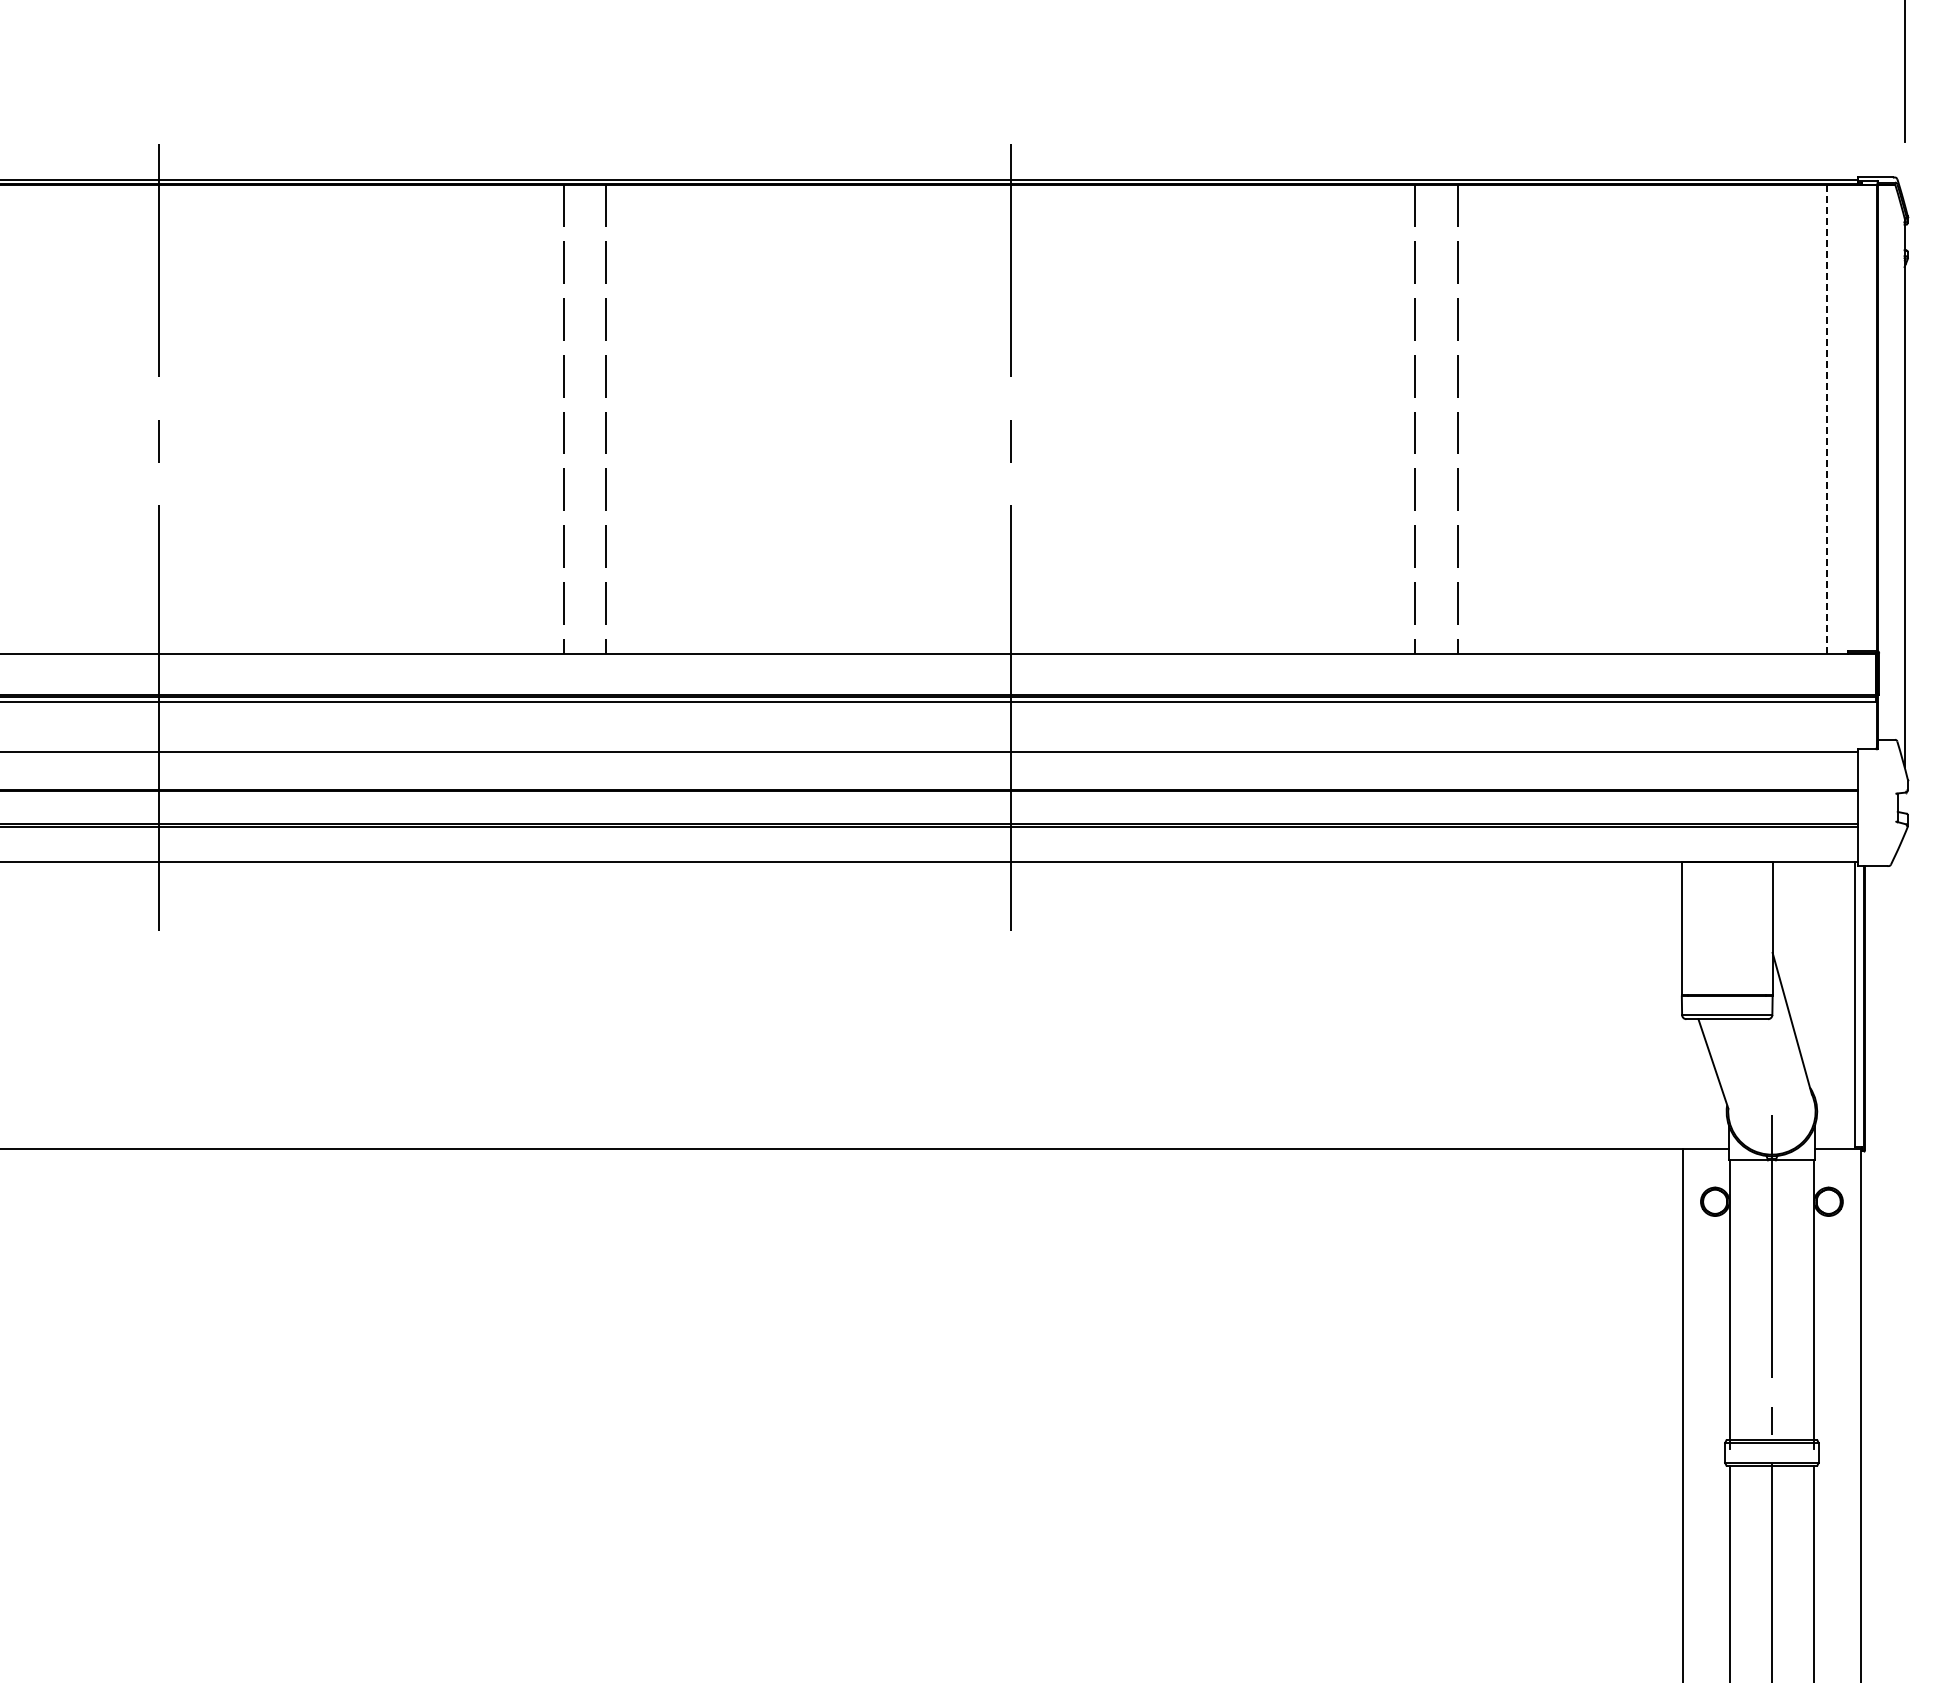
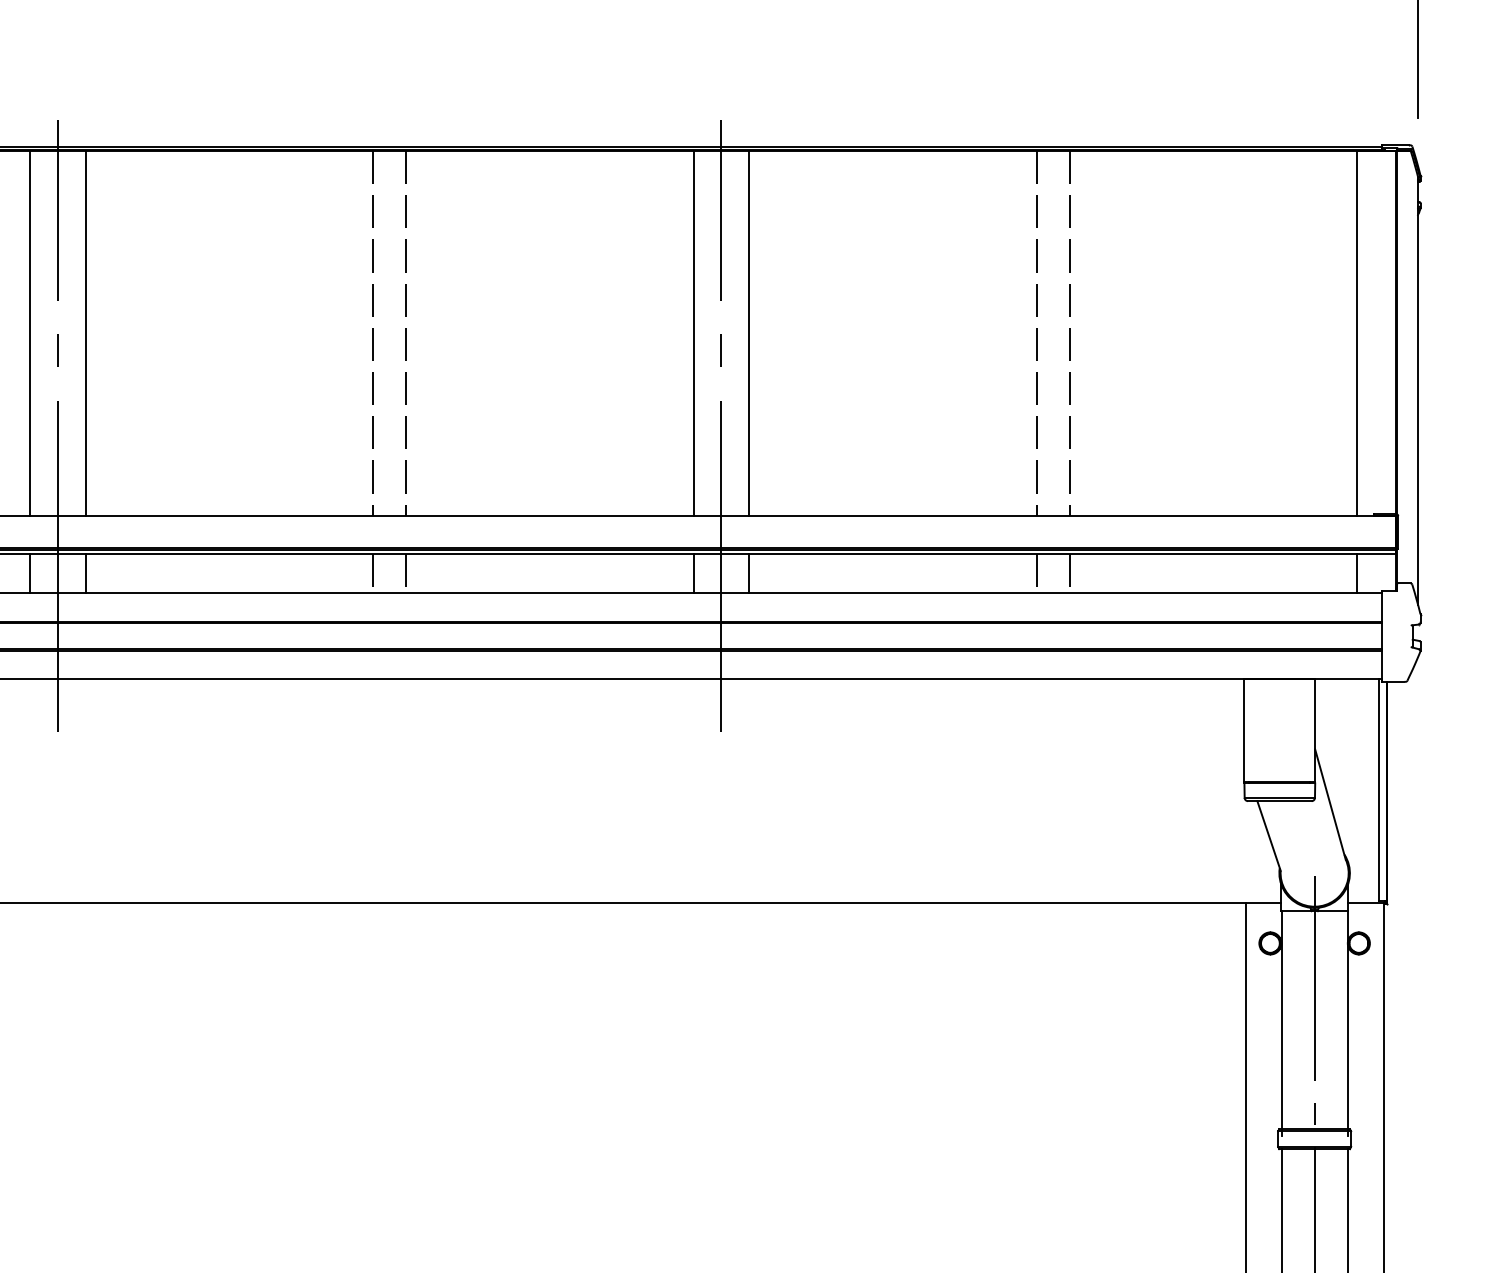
line: (123, 418) -> (30, 333), added
line: (194, 418) -> (85, 333), added
line: (975, 418) -> (694, 333), added
line: (1046, 418) -> (749, 333), added
line: (1826, 419) -> (1357, 333), dashed -> solid
line: (123, 726) -> (30, 573), added
line: (194, 726) -> (85, 573), added
line: (563, 726) -> (373, 573), added
line: (606, 726) -> (406, 573), added
line: (975, 726) -> (694, 573), added
line: (1046, 726) -> (749, 573), added
line: (1415, 726) -> (1036, 573), added
line: (1457, 726) -> (1069, 573), added
line: (1826, 726) -> (1357, 573), added

